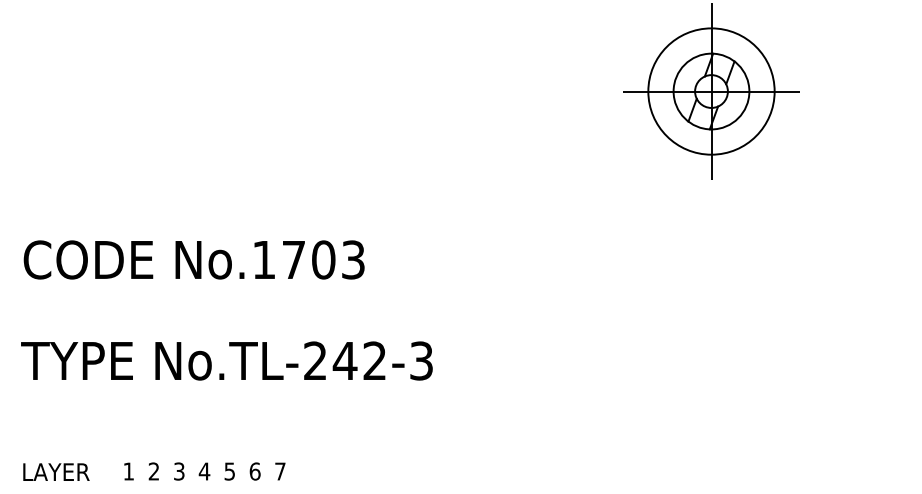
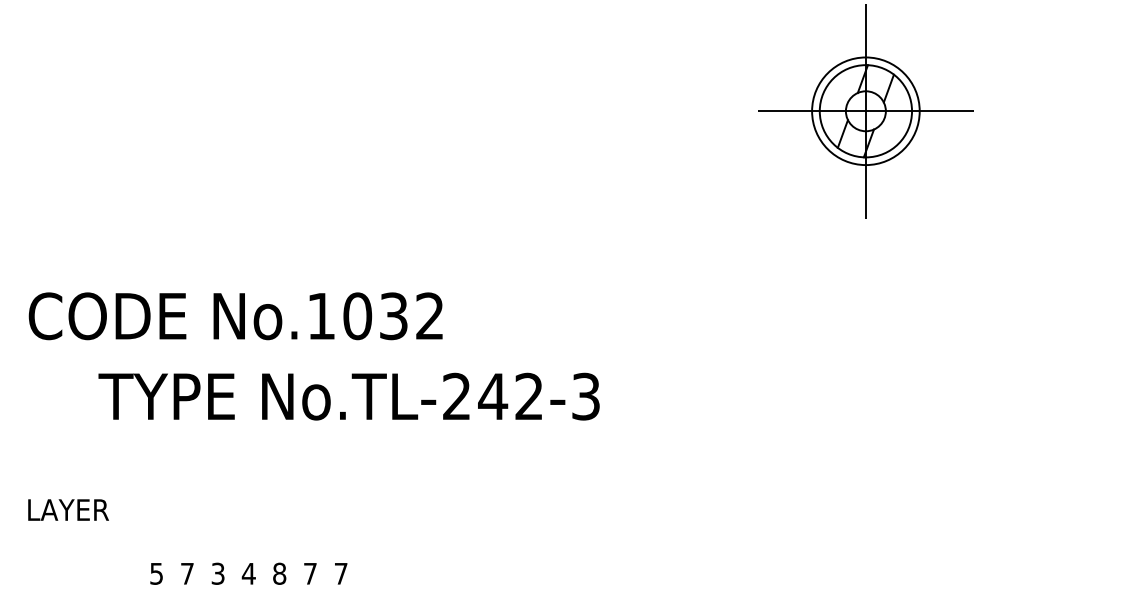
circle: (711, 91) -> (865, 111), size x0.7
text: (323, 259) -> (393, 315), No.1703 -> No.1032
text: (226, 360) -> (348, 396), moved
text: (56, 471) -> (68, 509), moved
text: (128, 471) -> (156, 573), 1 -> 5
text: (153, 471) -> (186, 573), 2 -> 7
text: (229, 471) -> (279, 573), 5 -> 8
text: (254, 471) -> (309, 573), 6 -> 7

